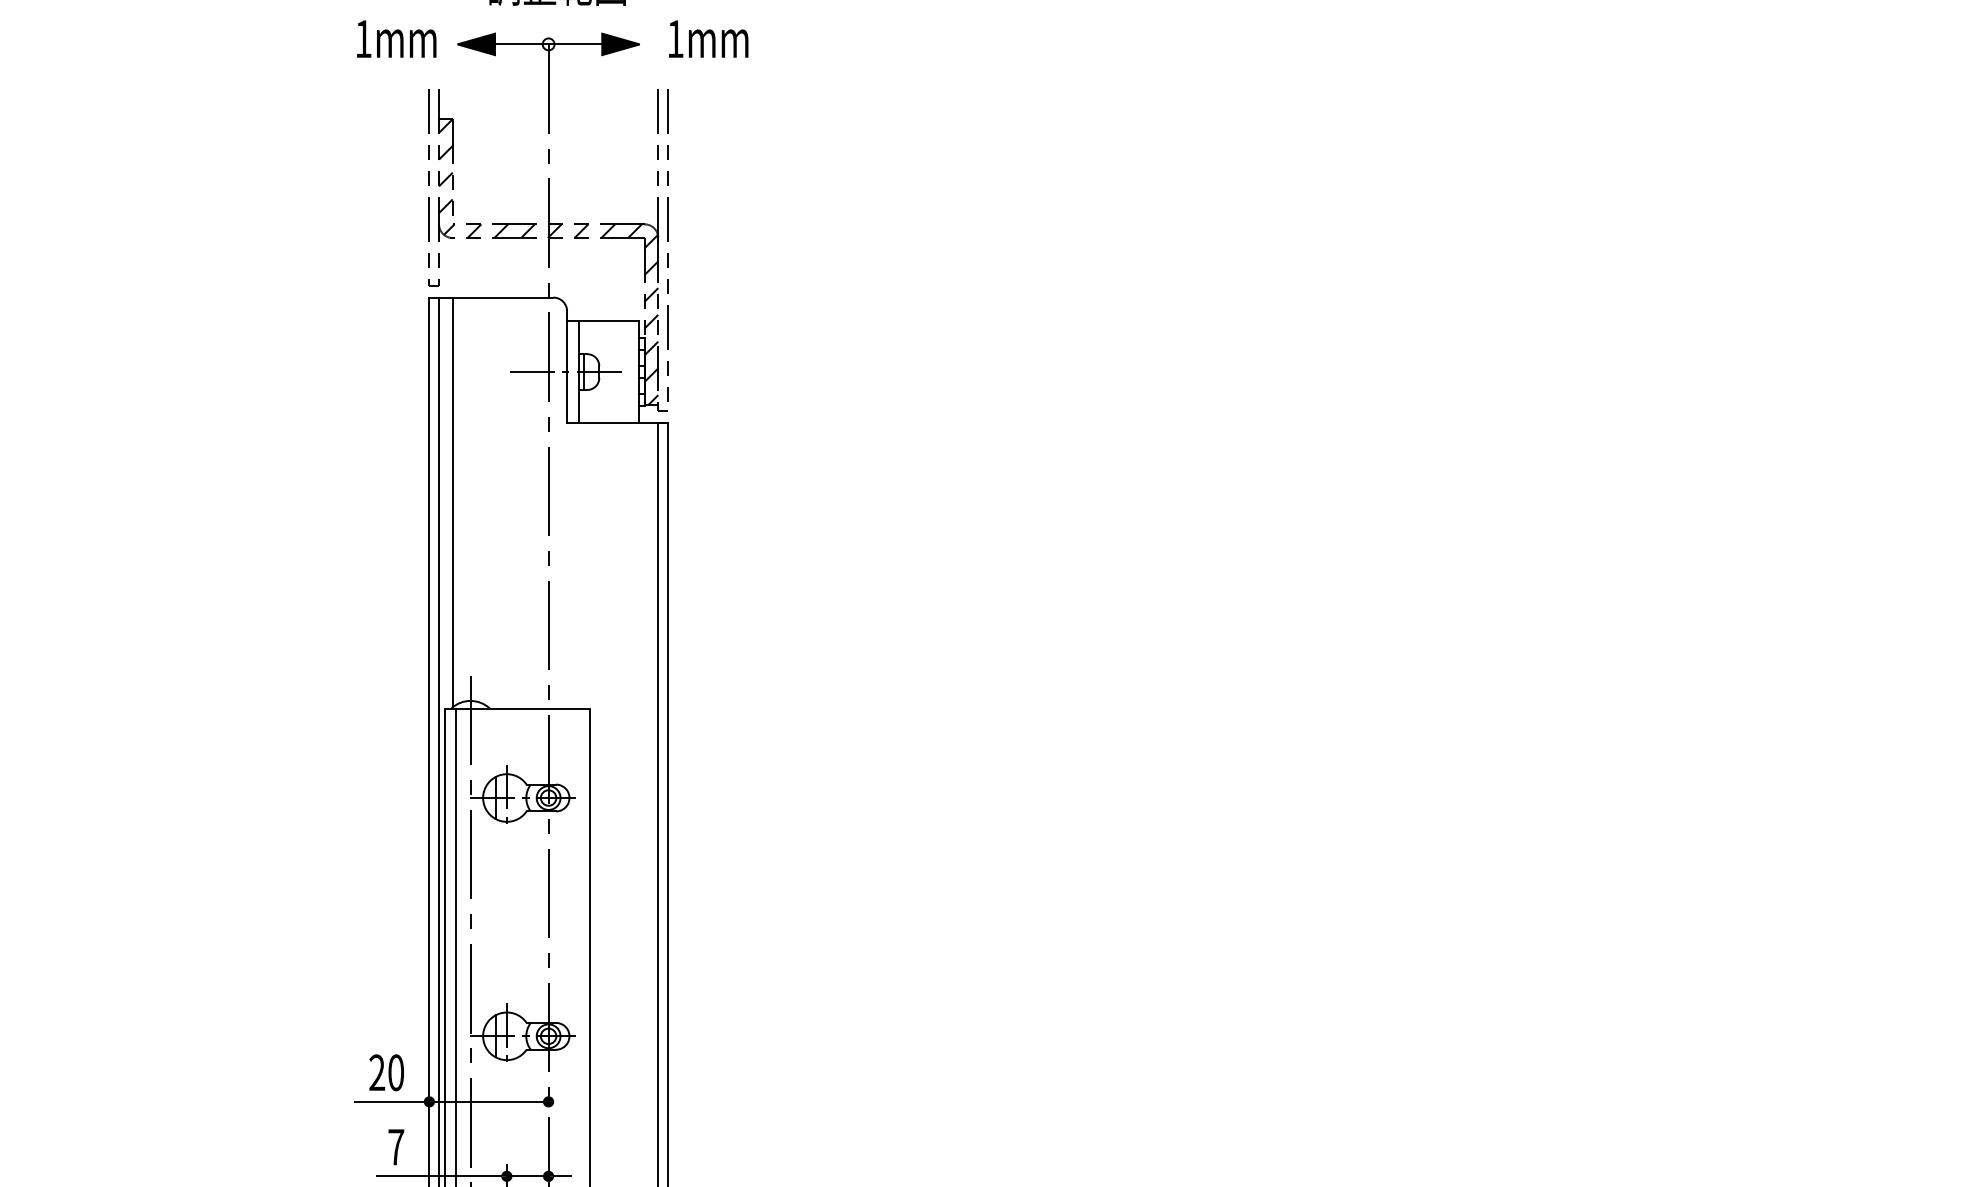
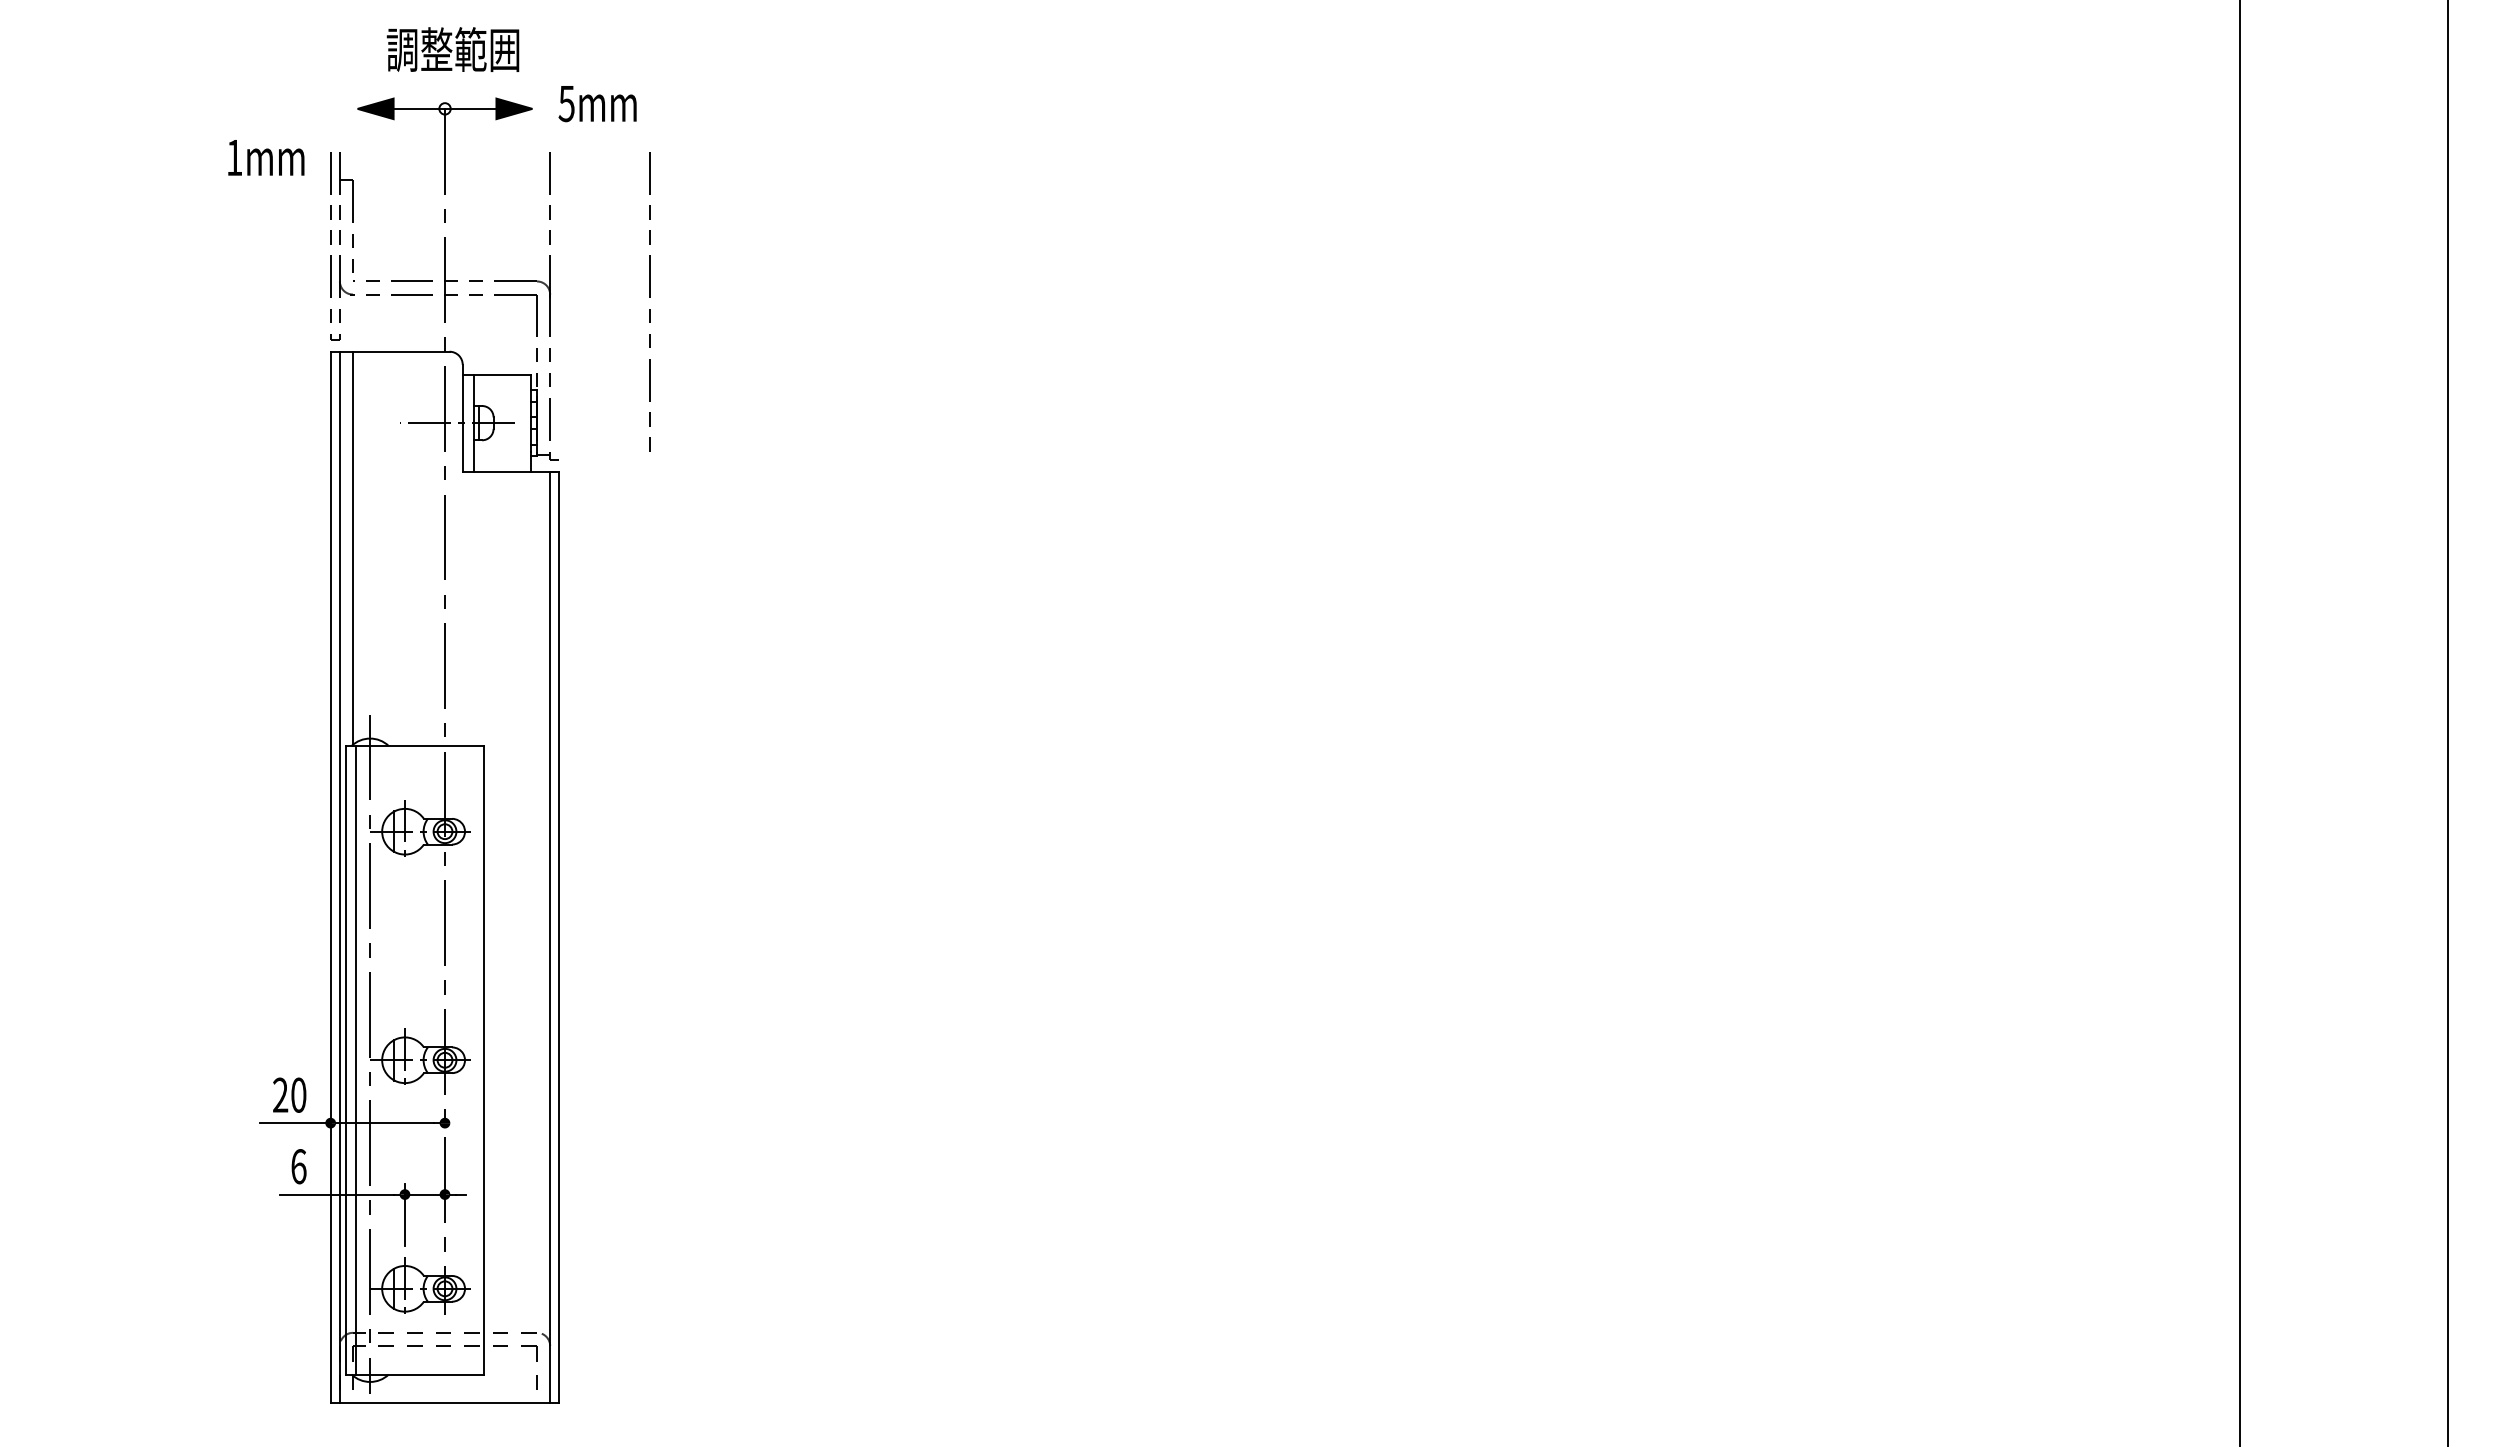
text: (396, 38) -> (266, 157), moved
text: (675, 39) -> (566, 104), 1mm -> 5mm
line: (666, 241) -> (649, 297), moved
hatch: (548, 261) -> (444, 317), removed
text: (395, 1147) -> (298, 1166), 7 -> 6

